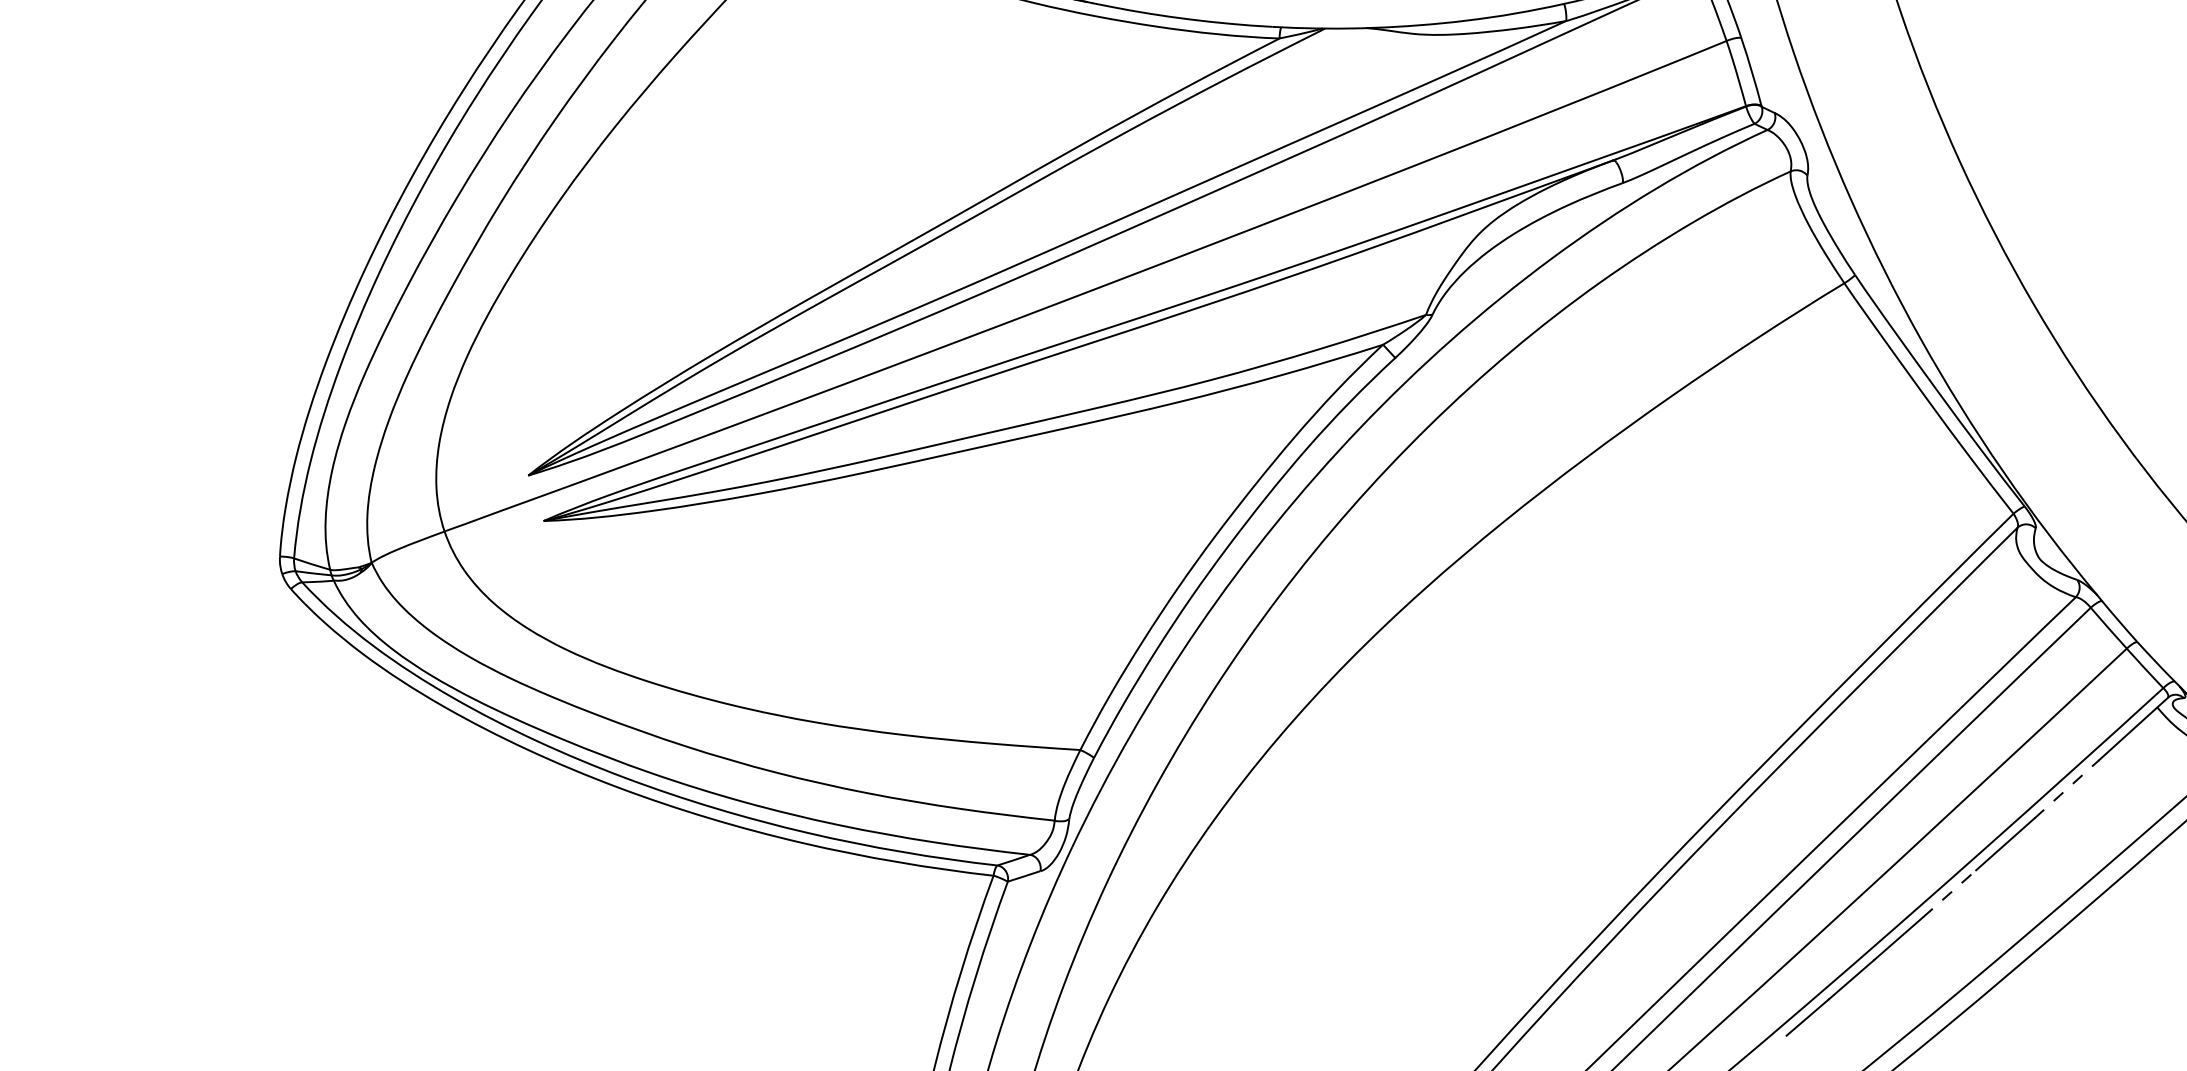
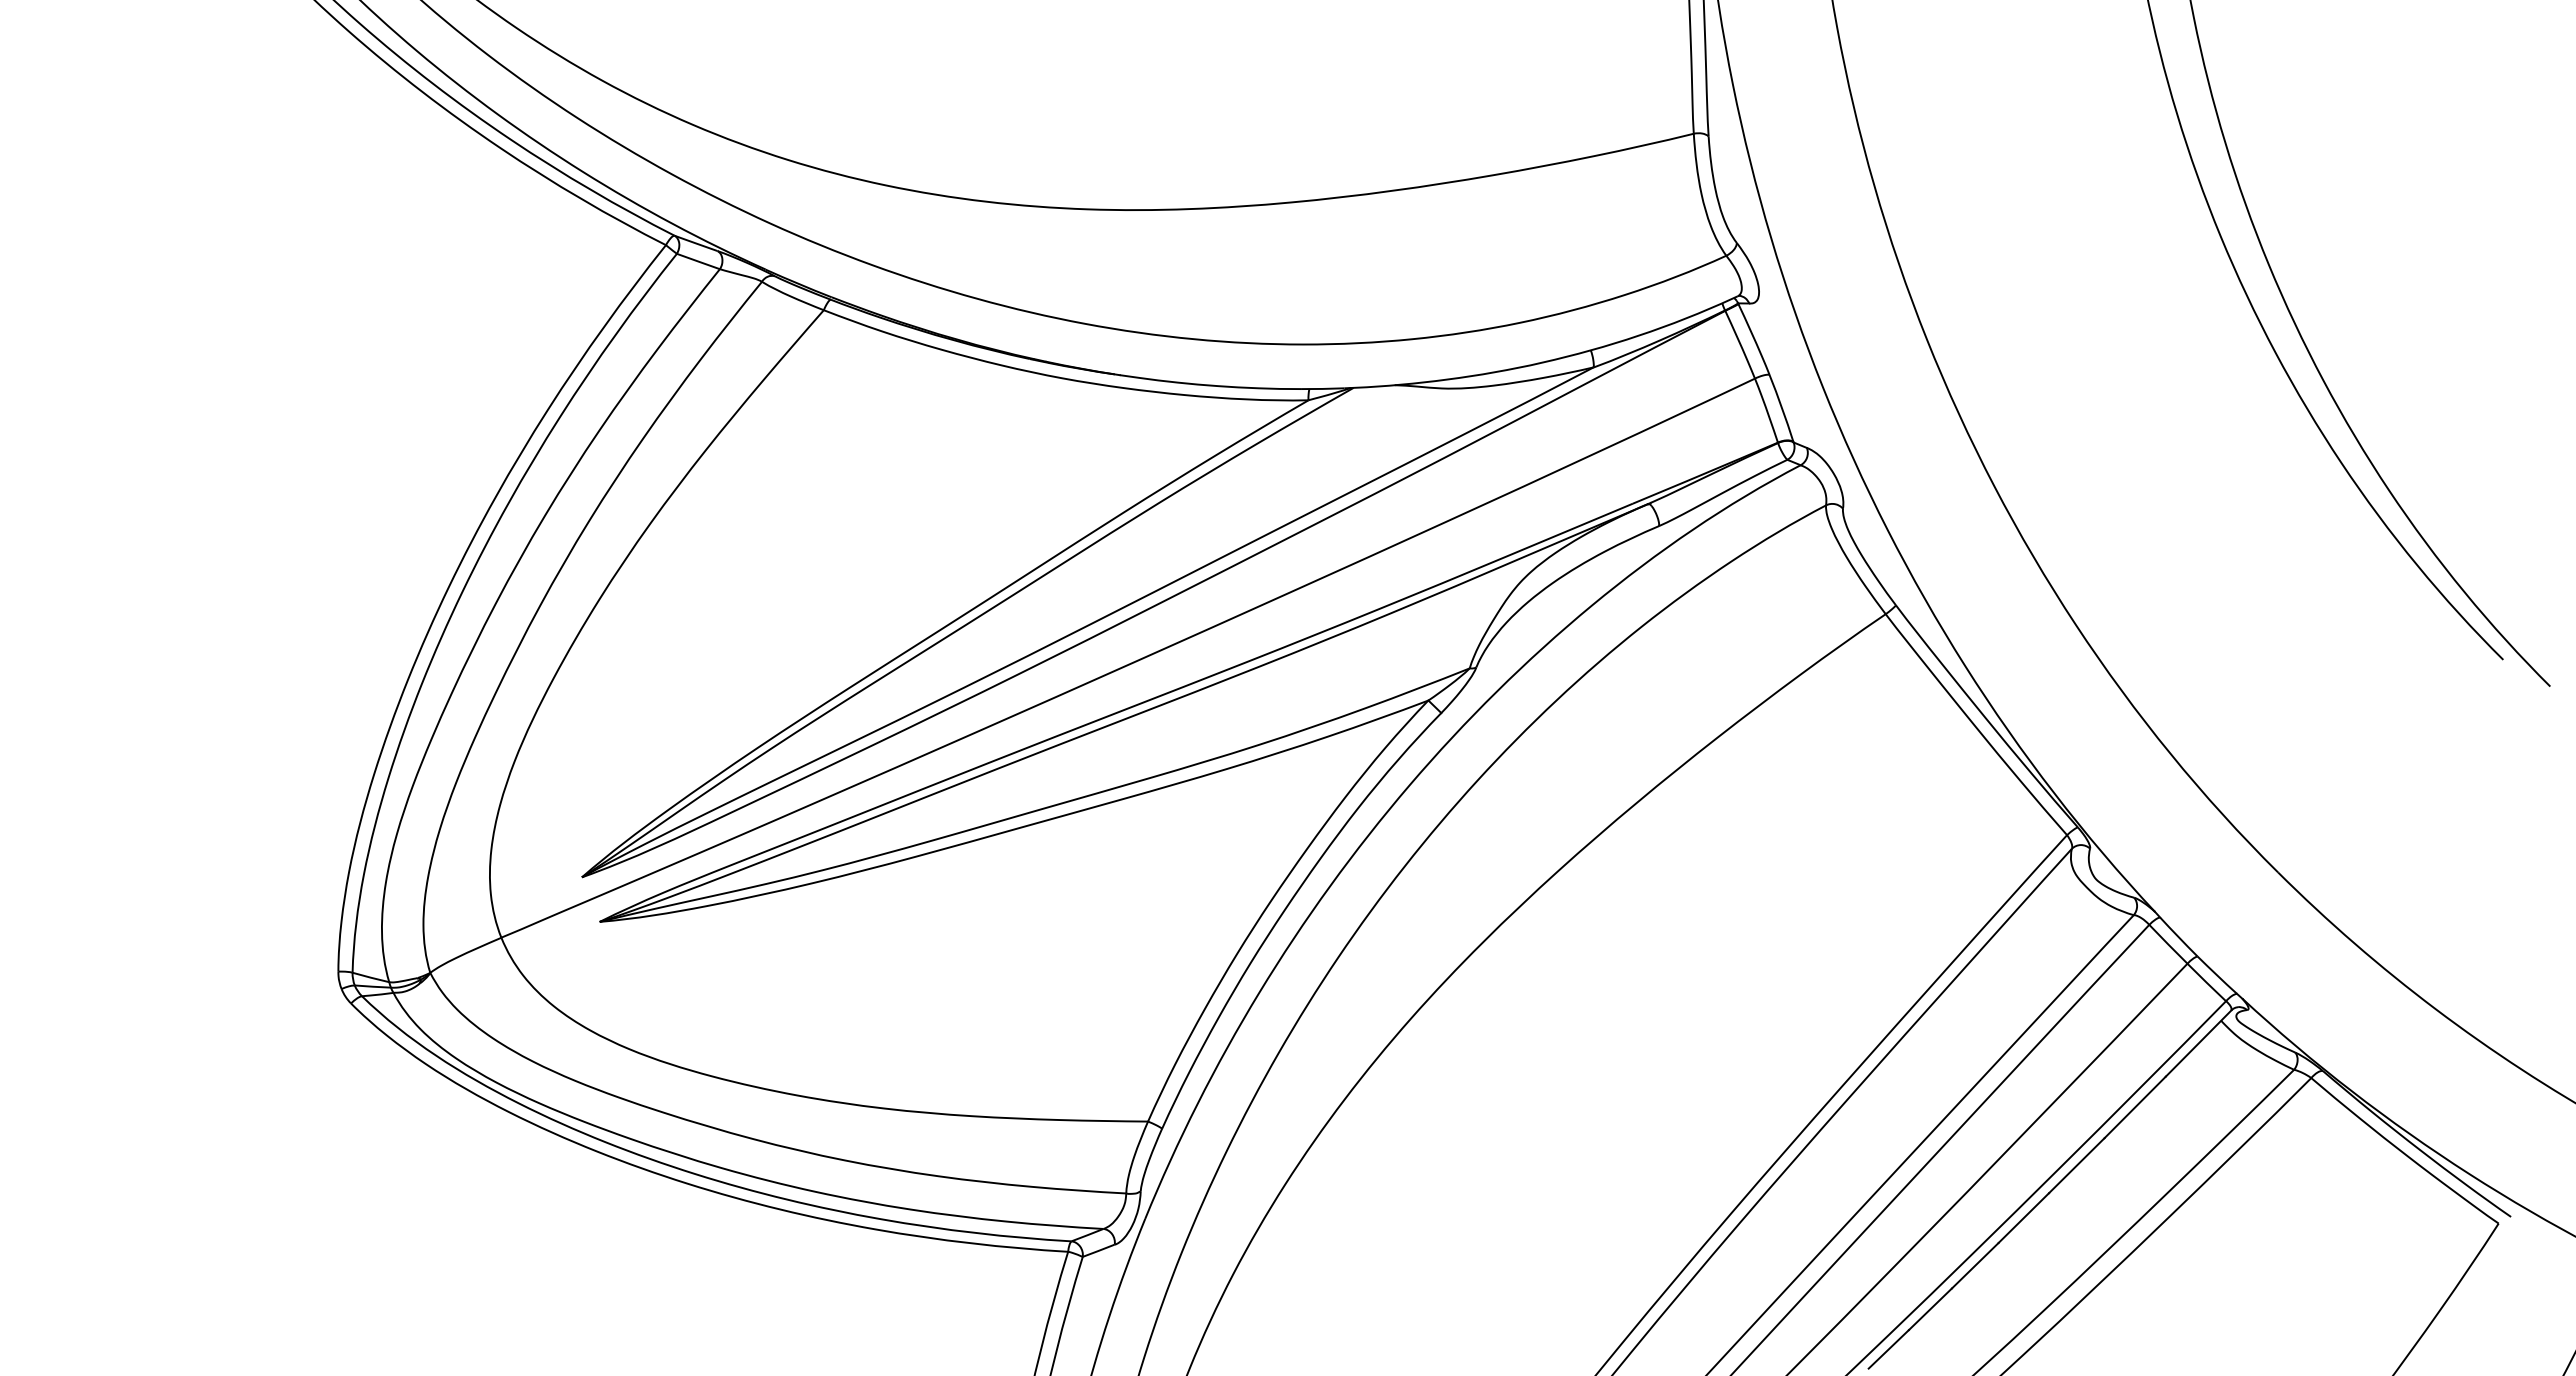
line: (2067, 789) -> (2135, 1107), dashed -> solid
line: (1950, 893) -> (2024, 1217), dashed -> solid

